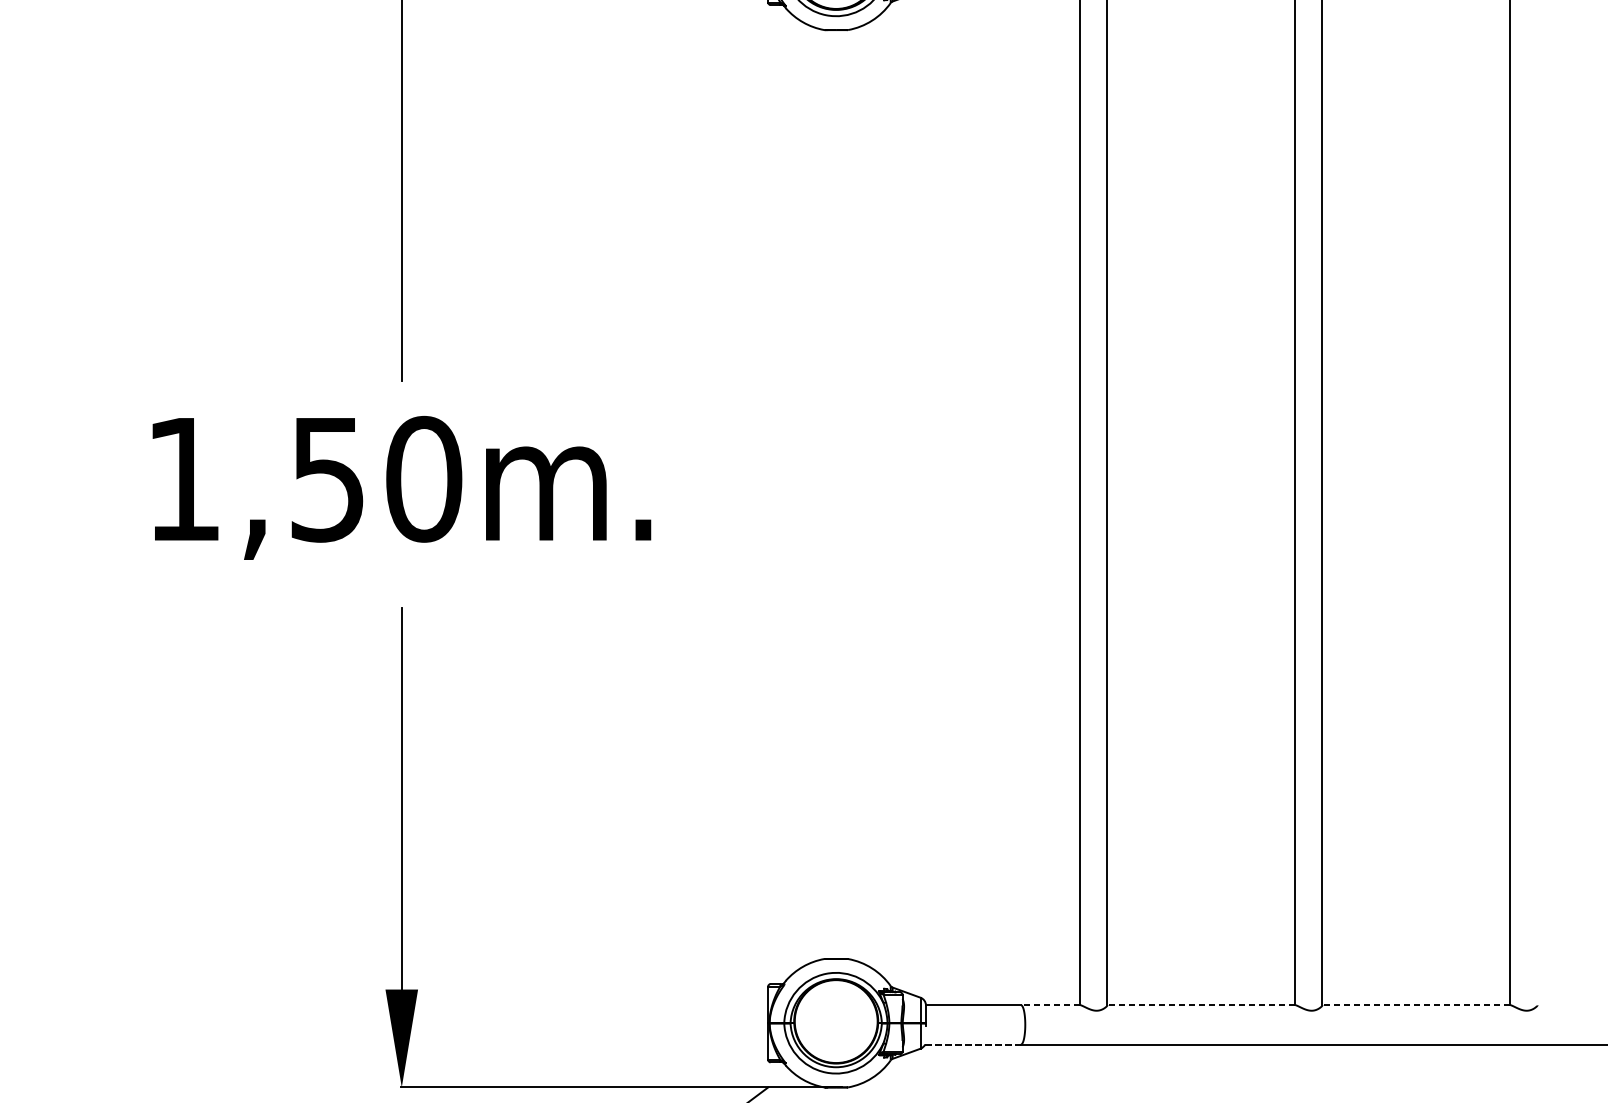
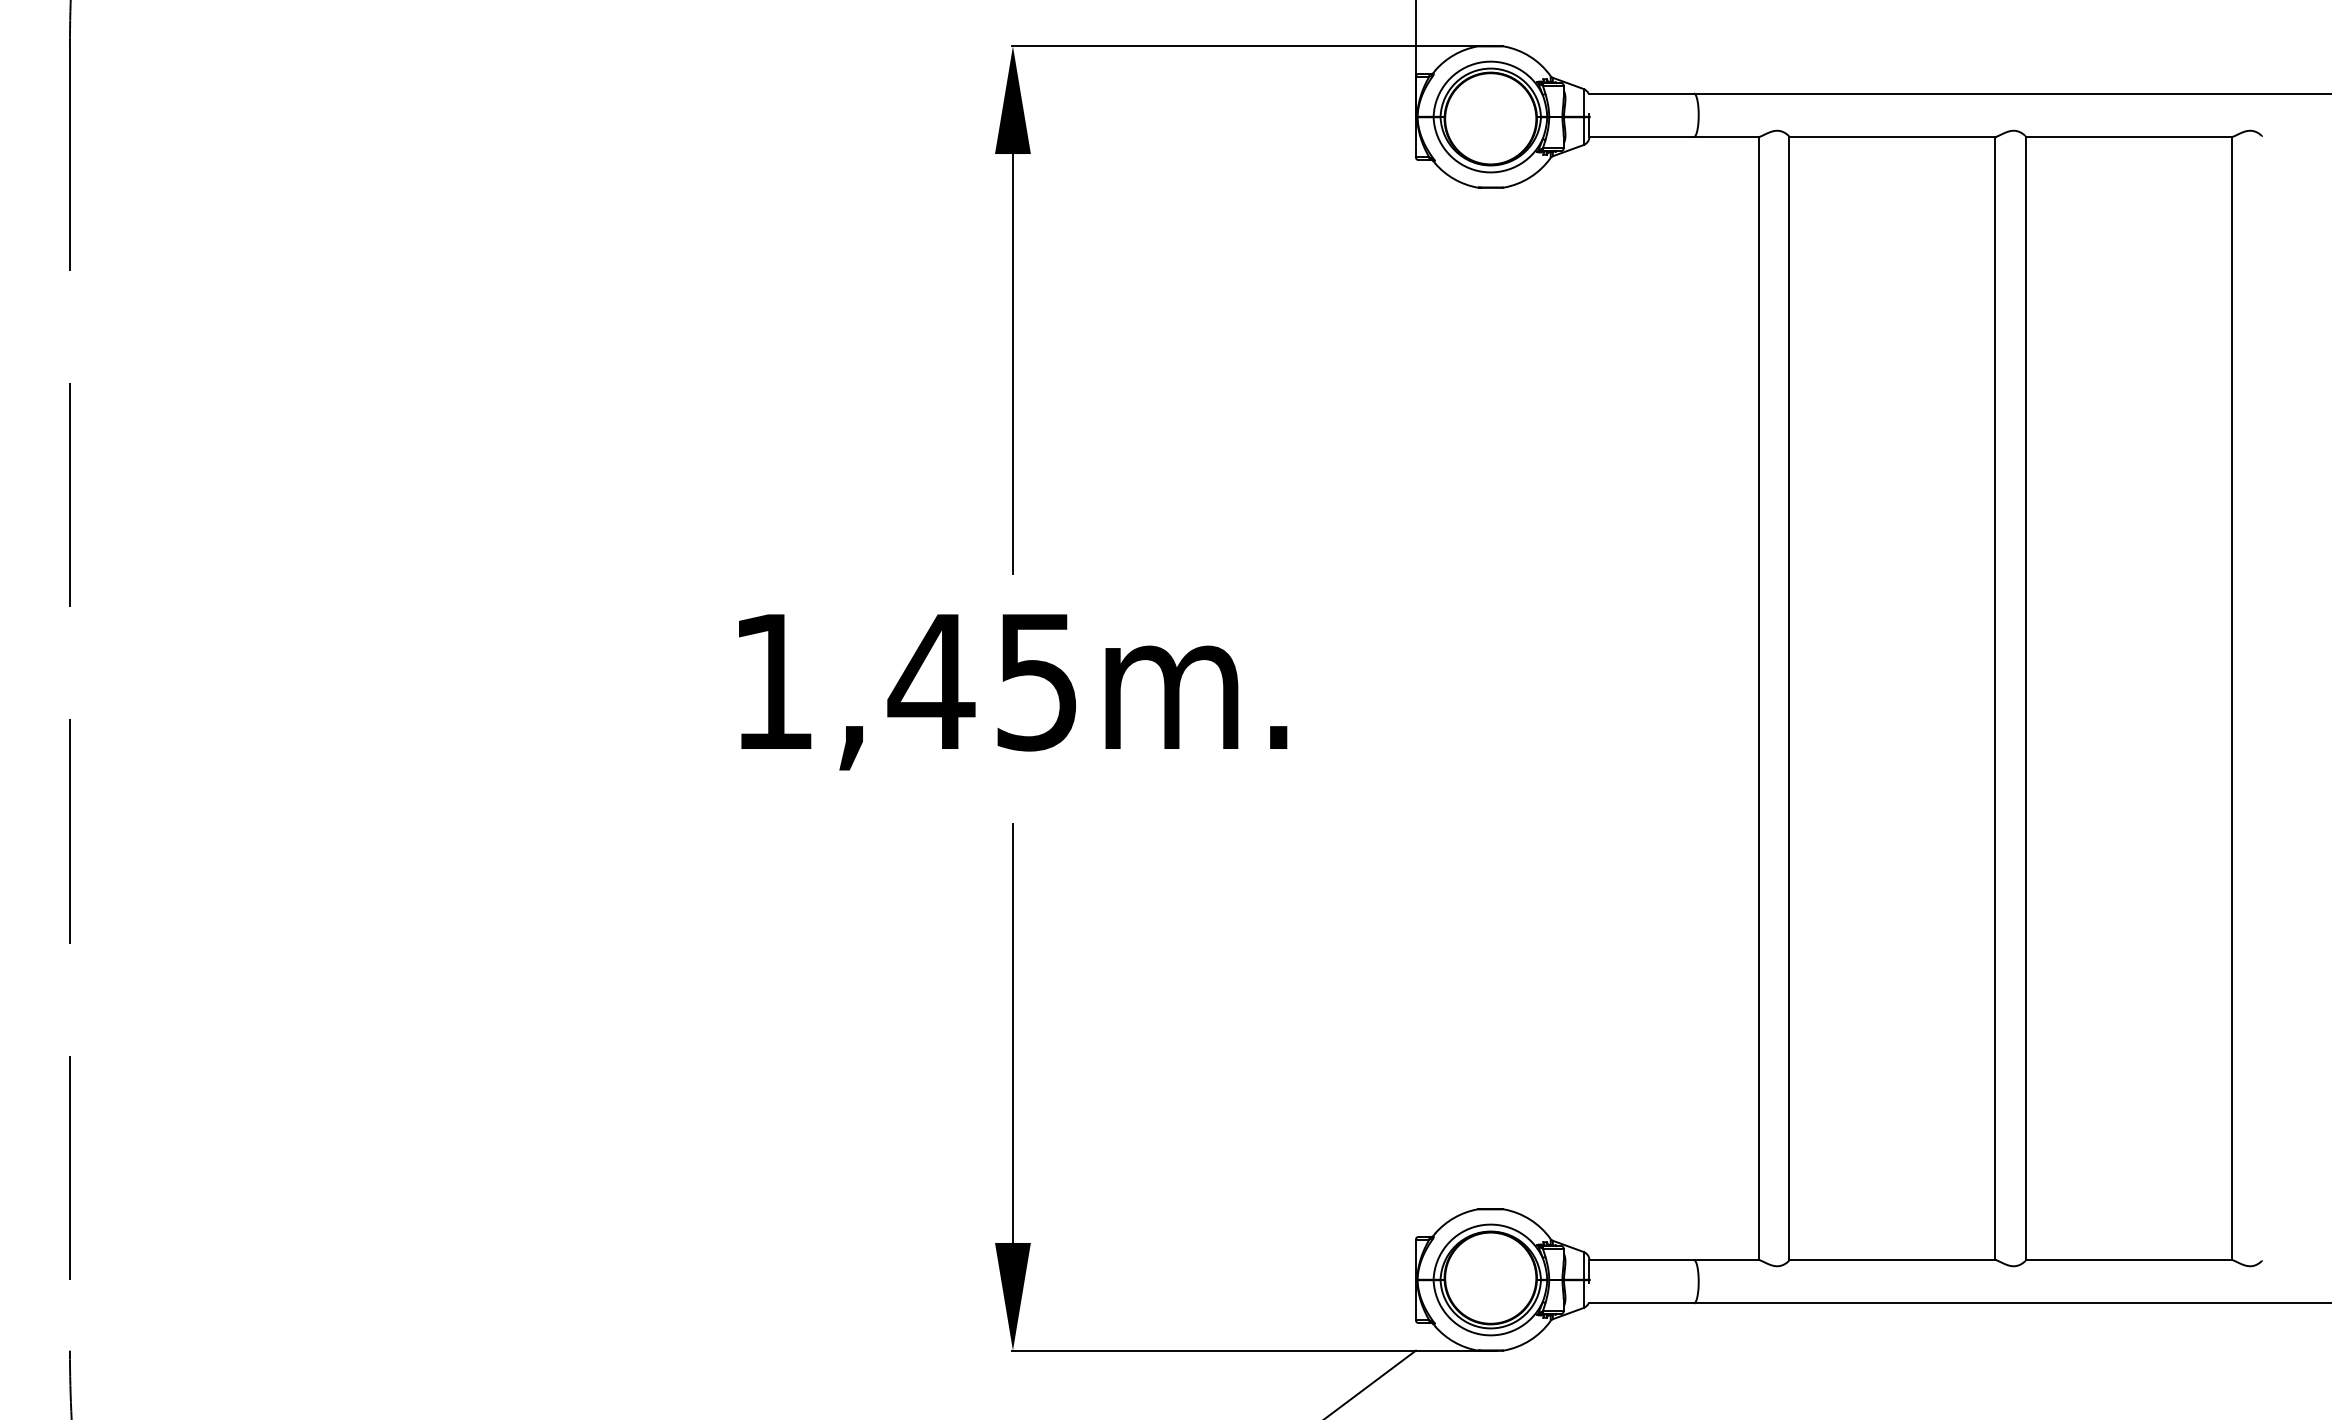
text: (375, 479) -> (983, 681), 1,50m. -> 1,45m.
line: (1050, 1005) -> (1726, 1260), dashed -> solid
line: (1200, 1005) -> (1891, 1260), dashed -> solid
line: (1416, 1005) -> (2128, 1260), dashed -> solid
line: (973, 1044) -> (1641, 1303), dashed -> solid

